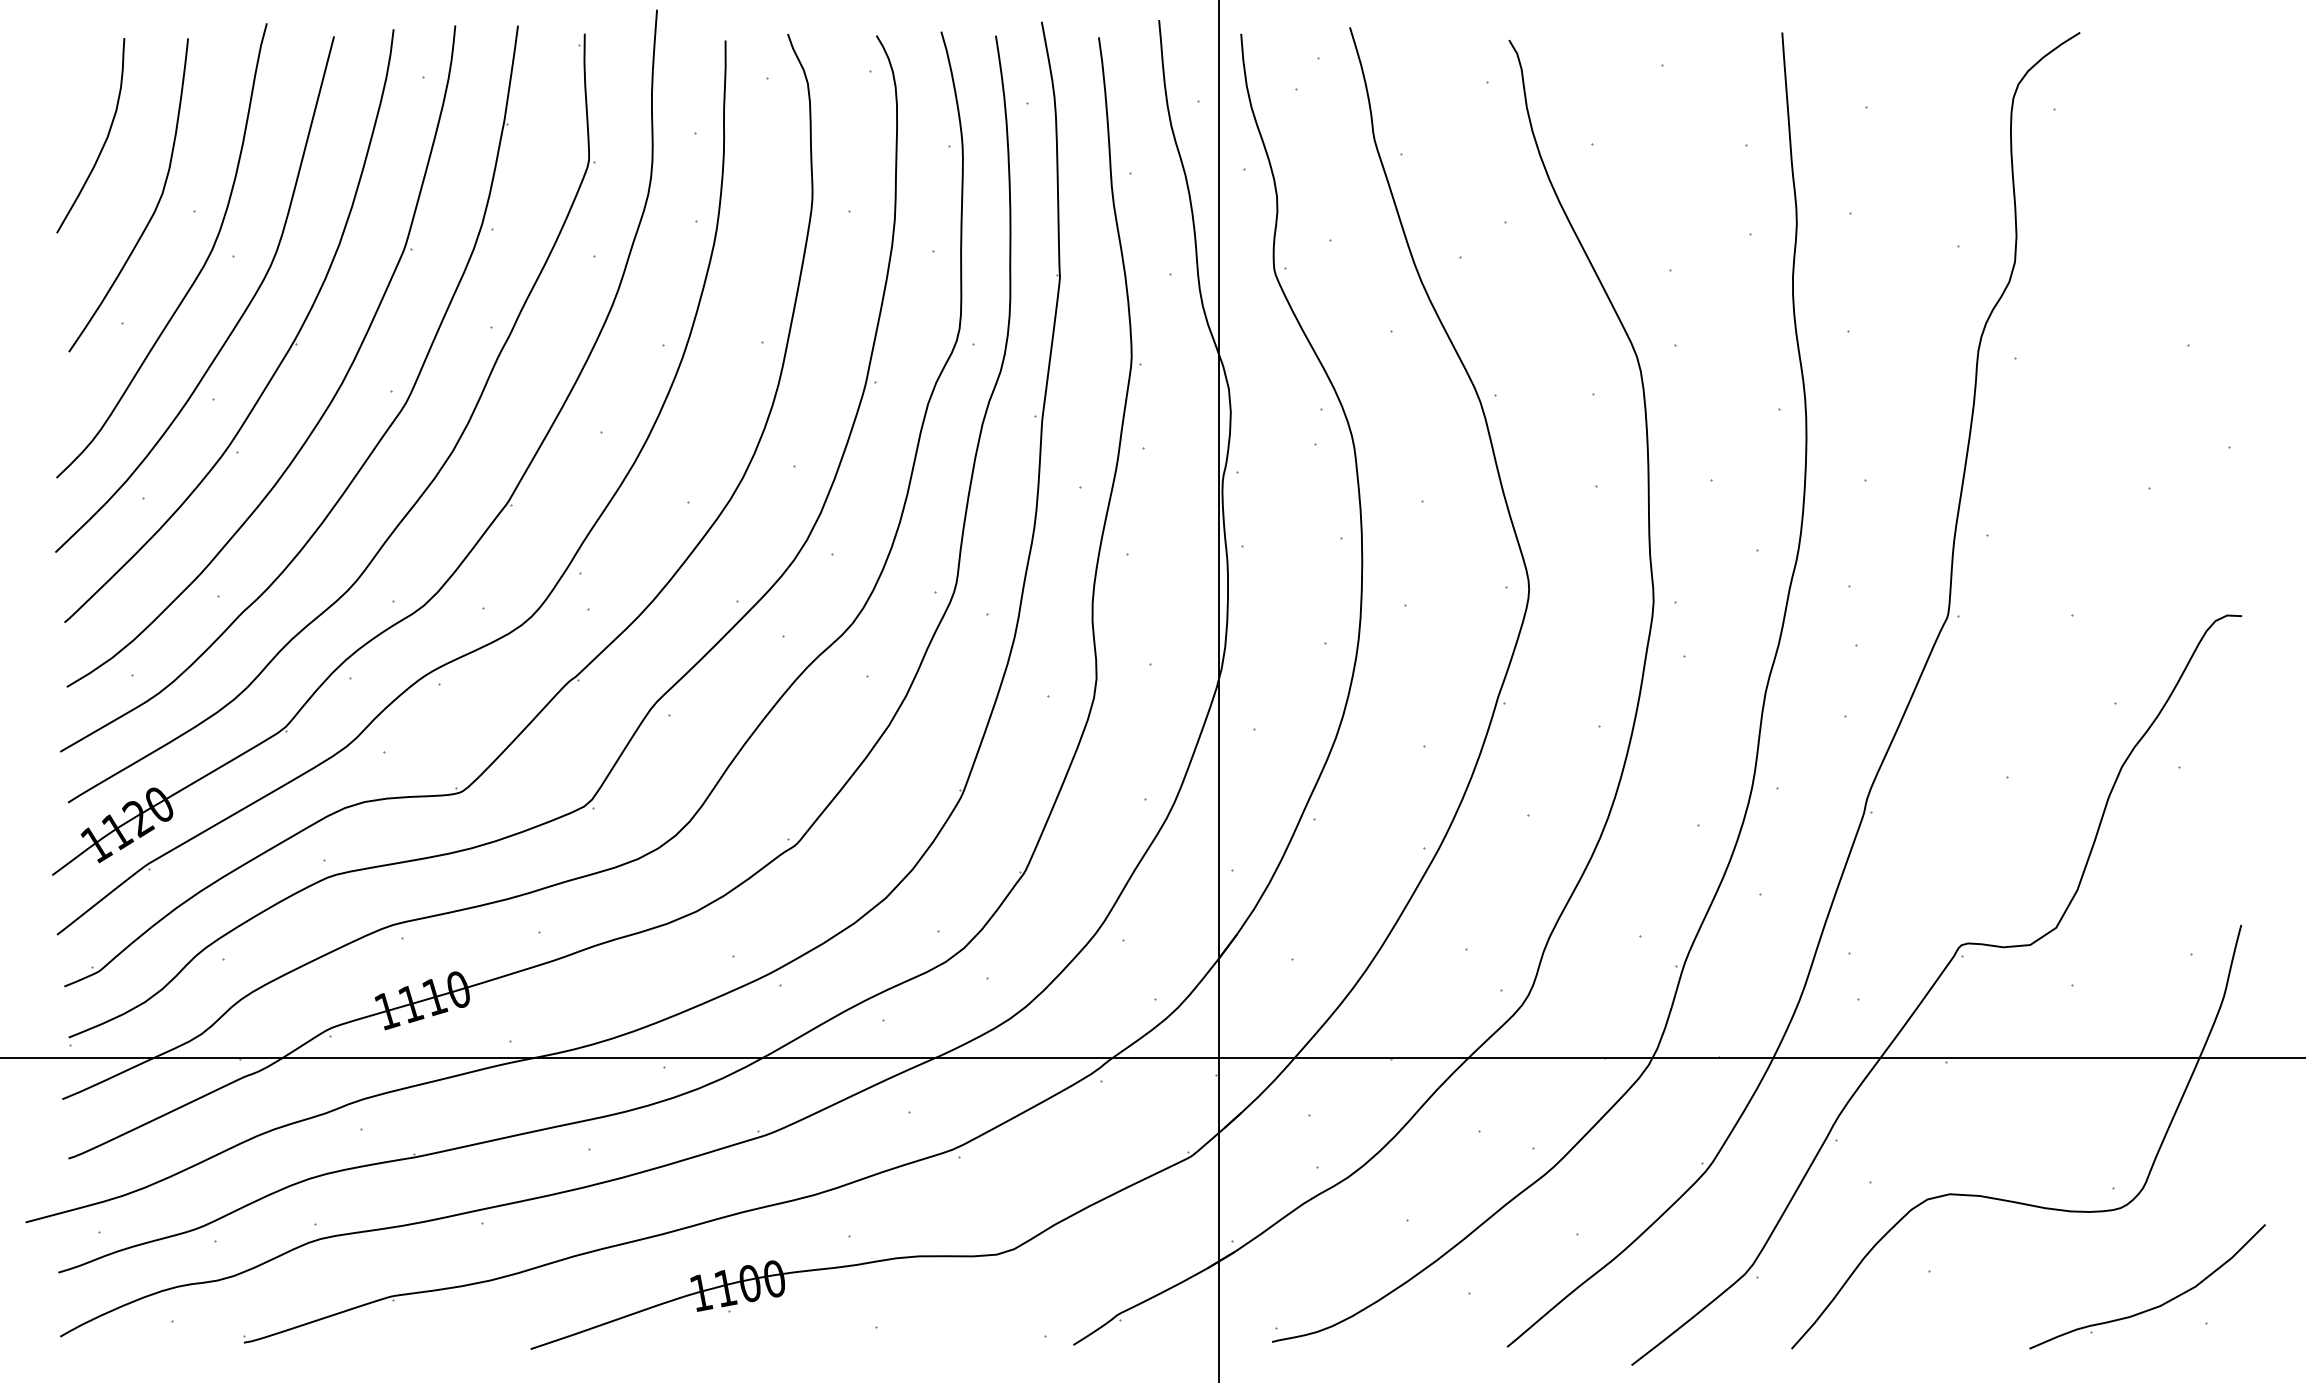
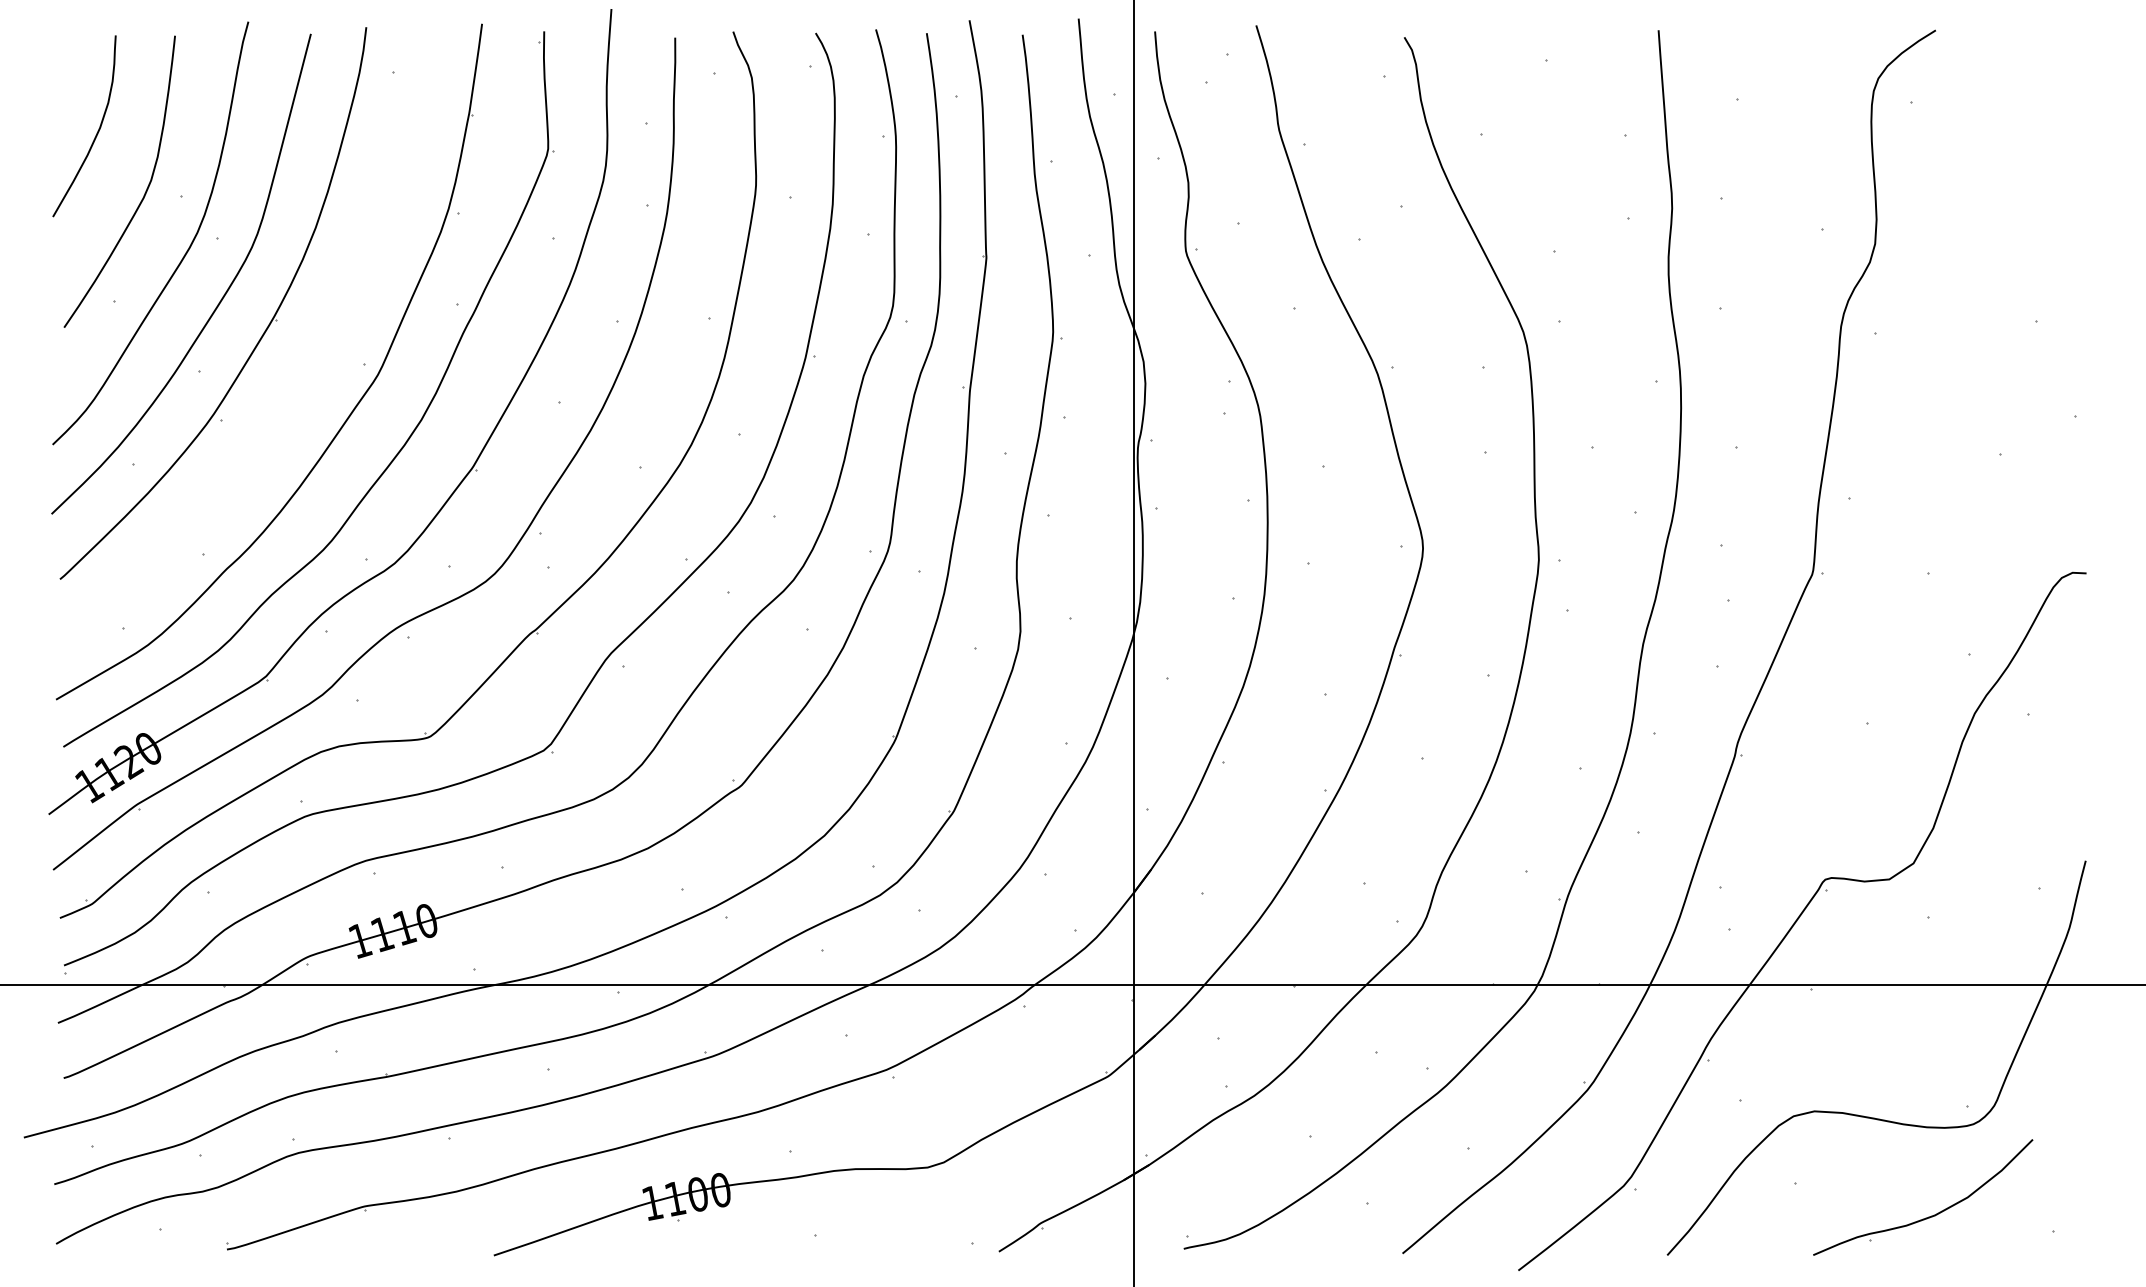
part: (332, 397) -> (309, 369), removed
part: (2155, 1306) -> (1930, 1215), moved

